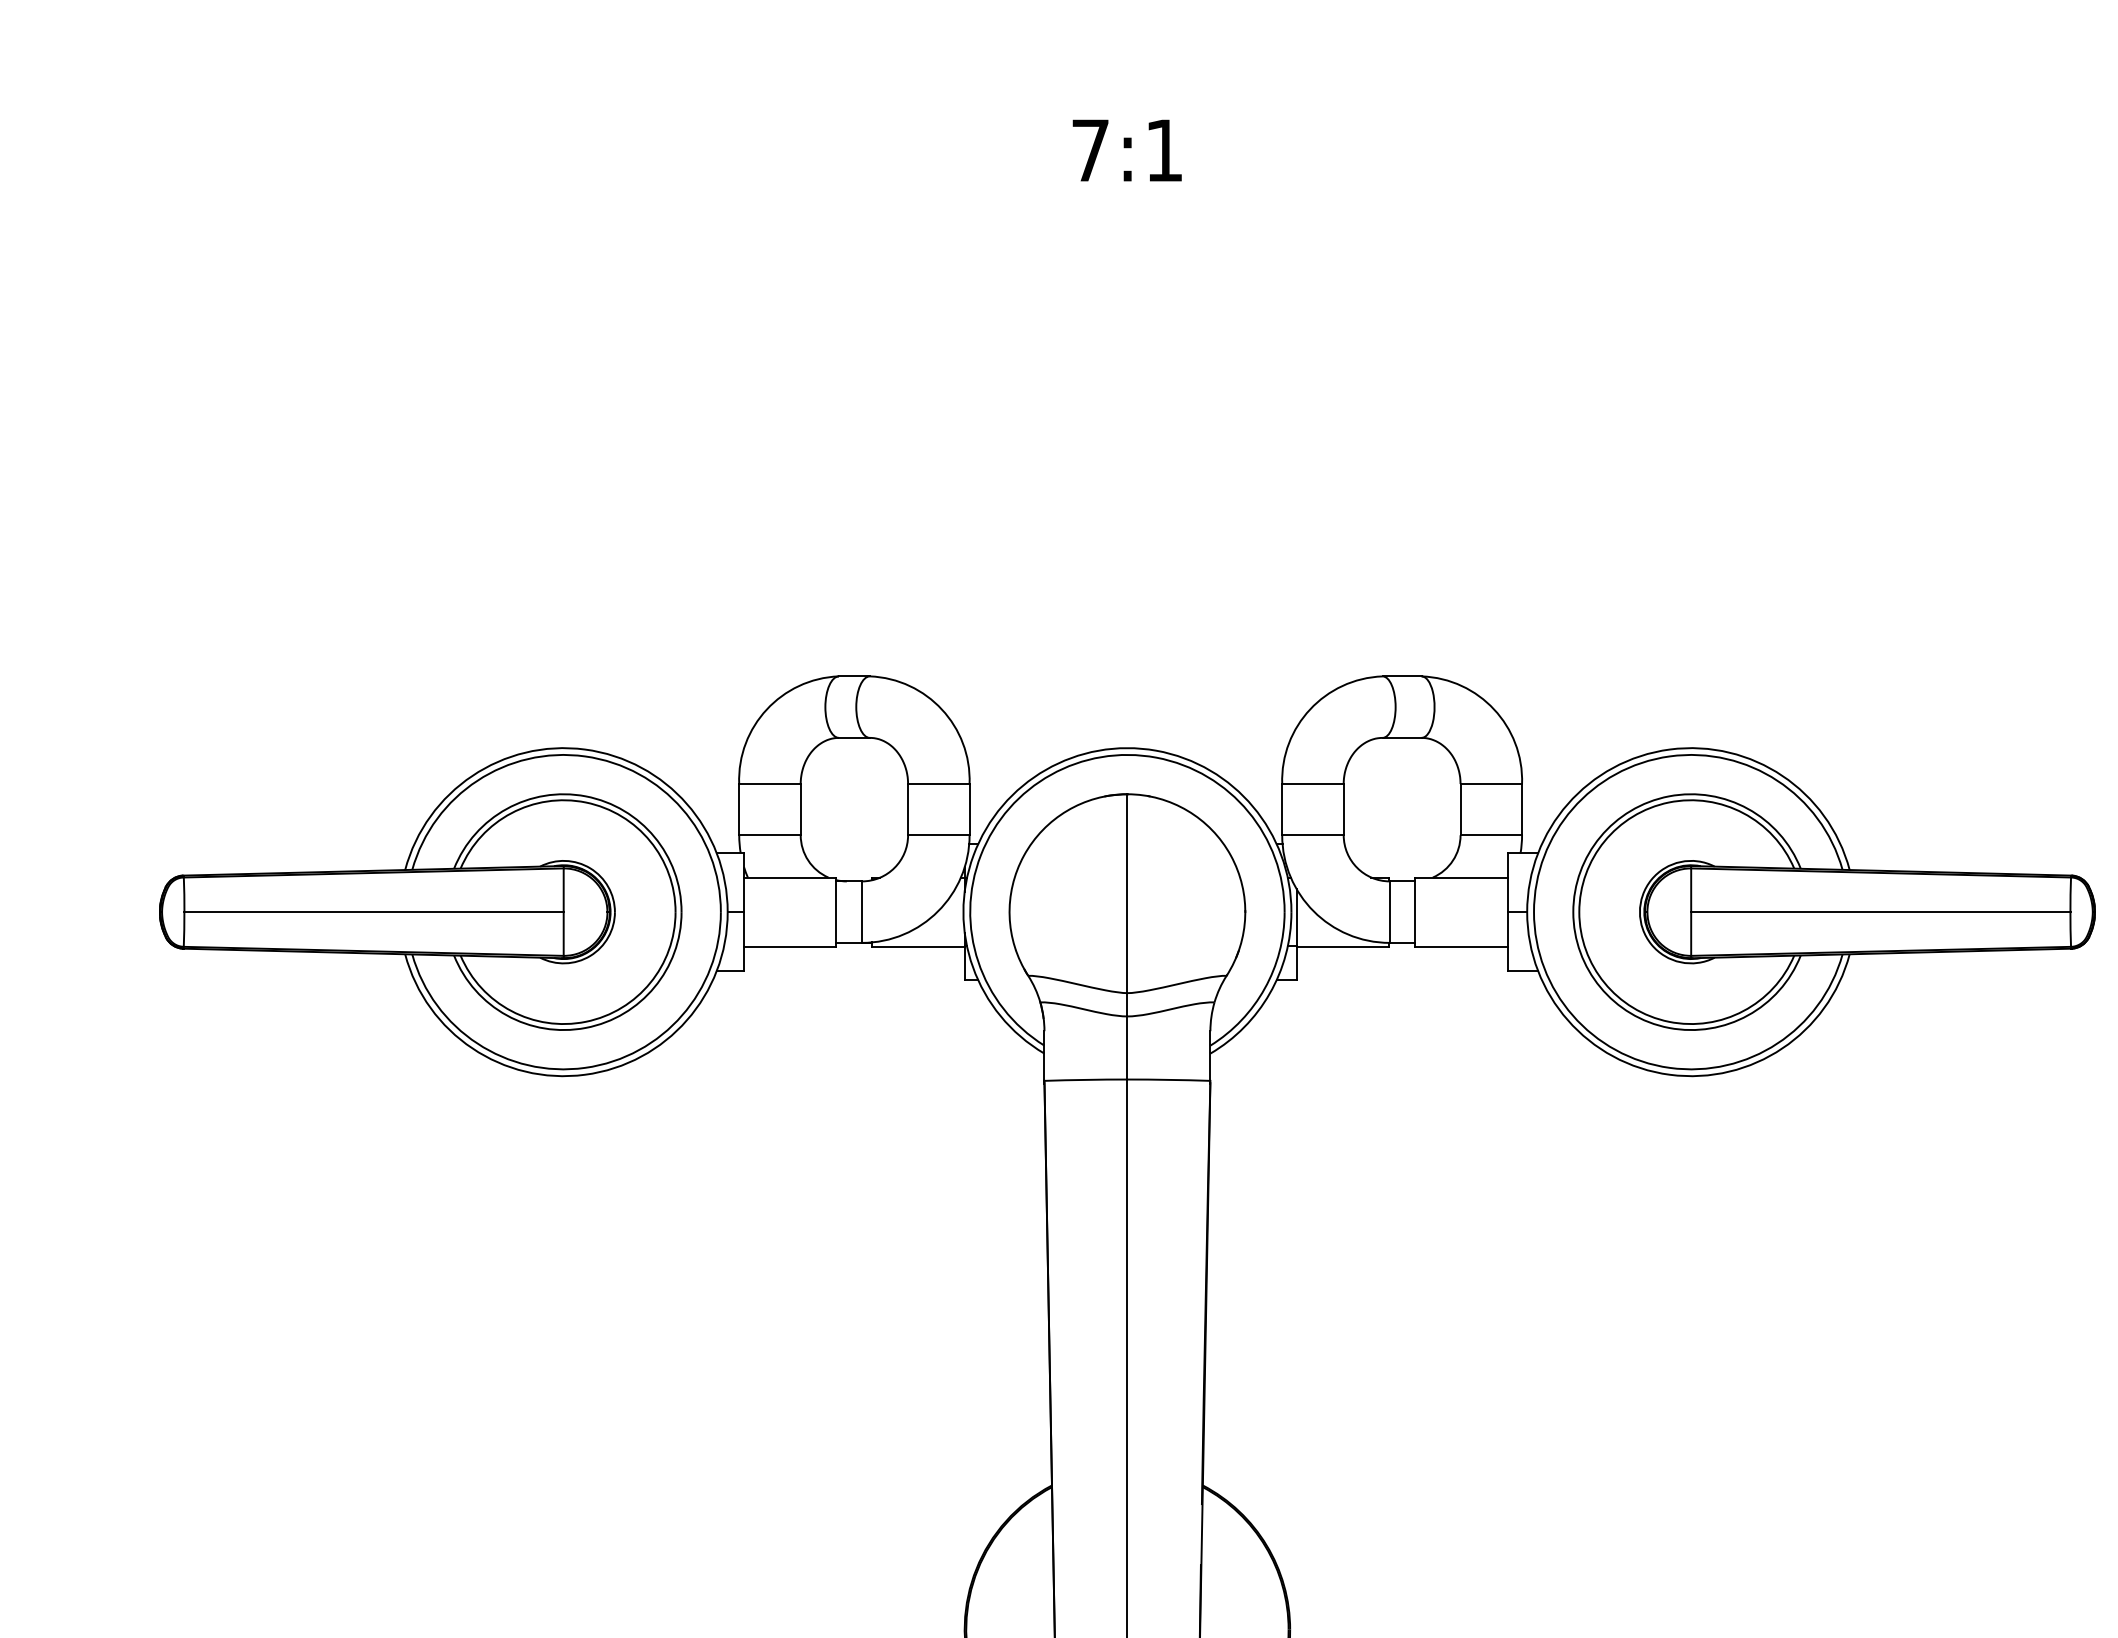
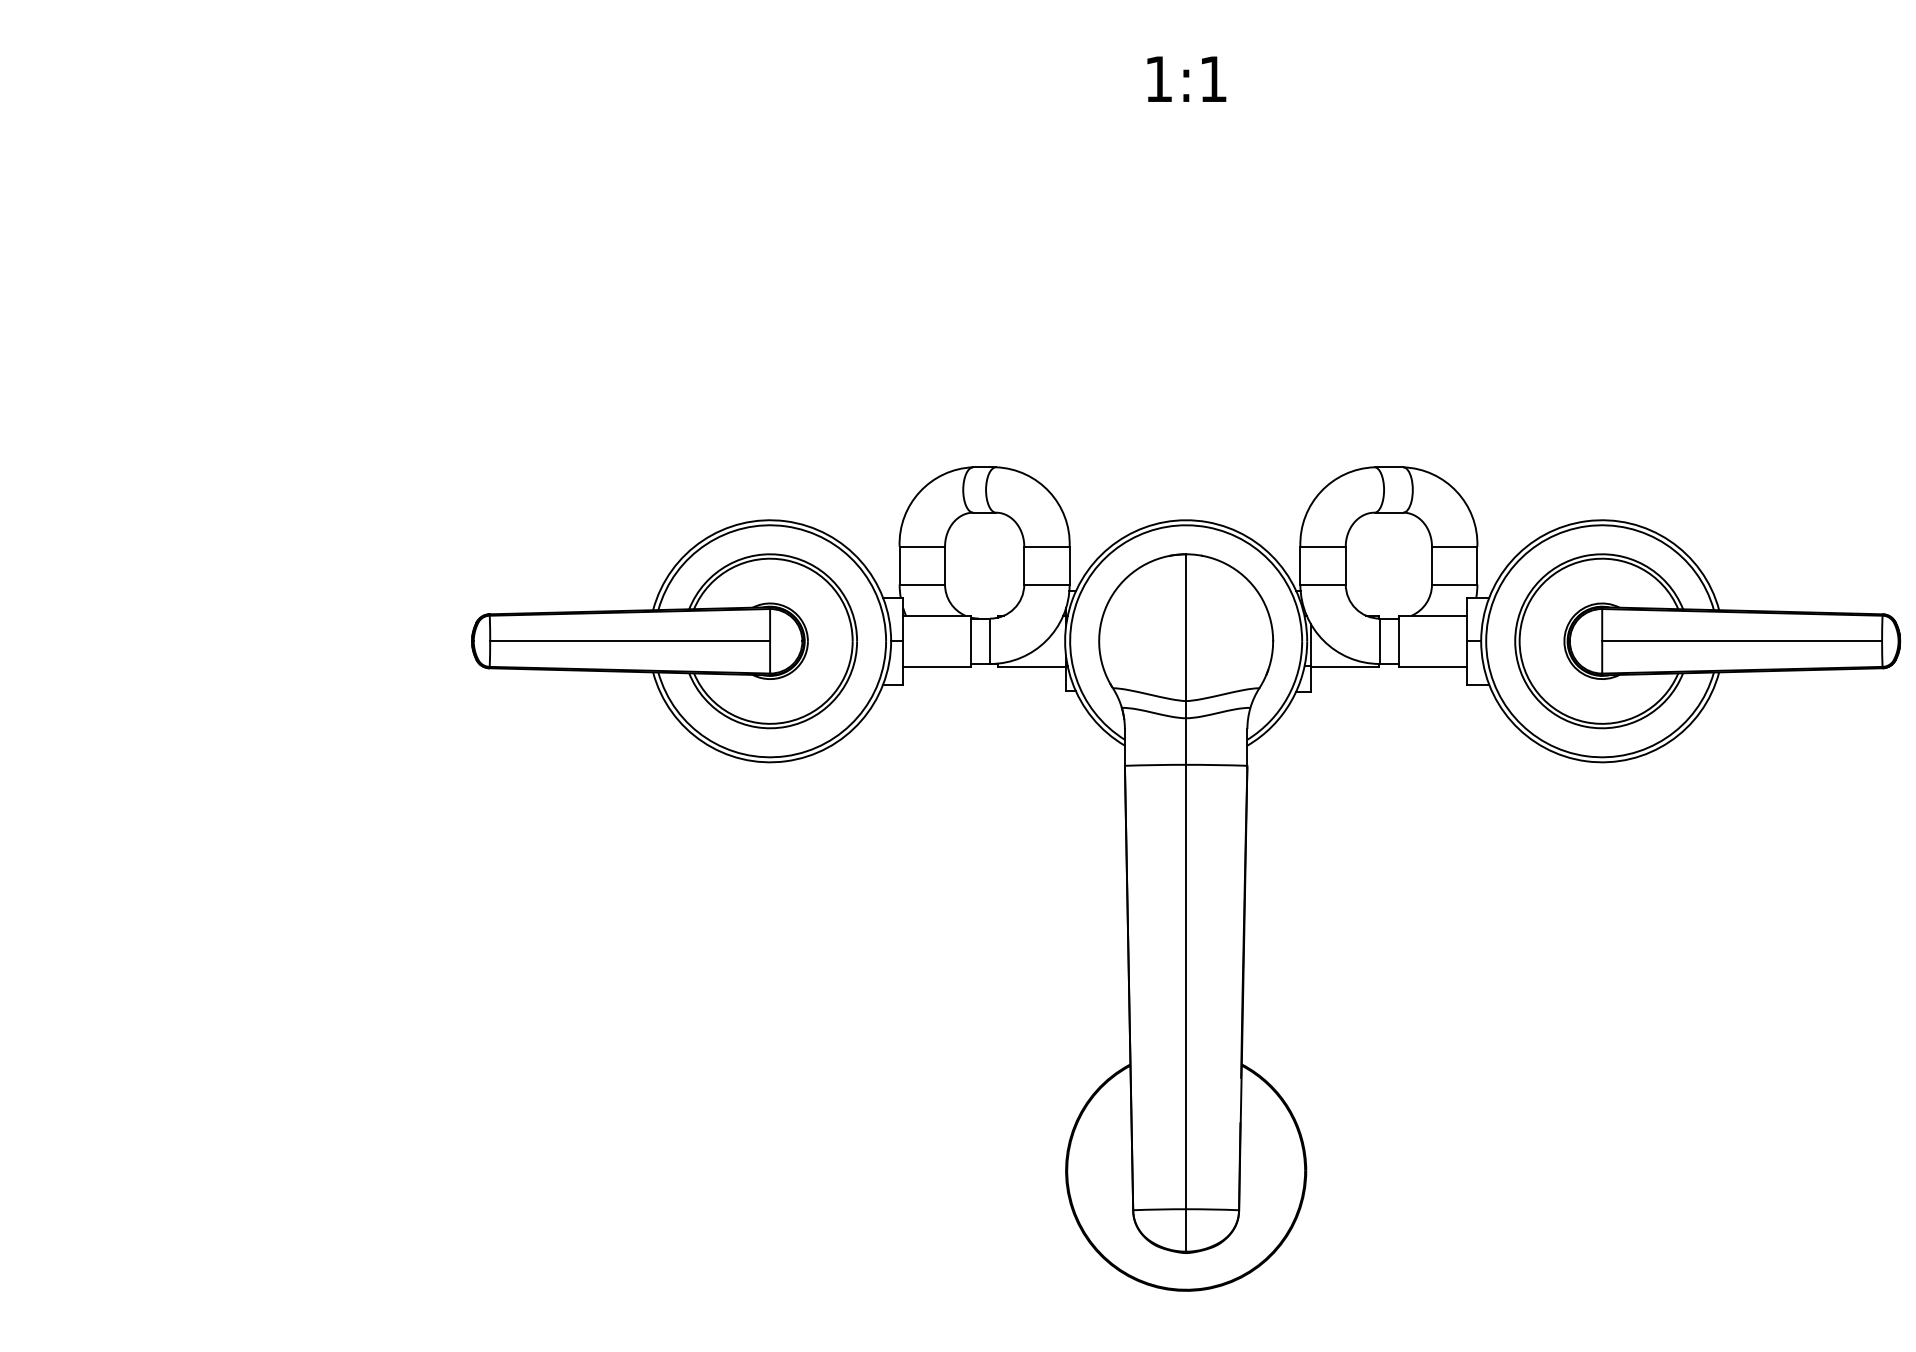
text: (1089, 149) -> (1158, 78), 7:1 -> 1:1

